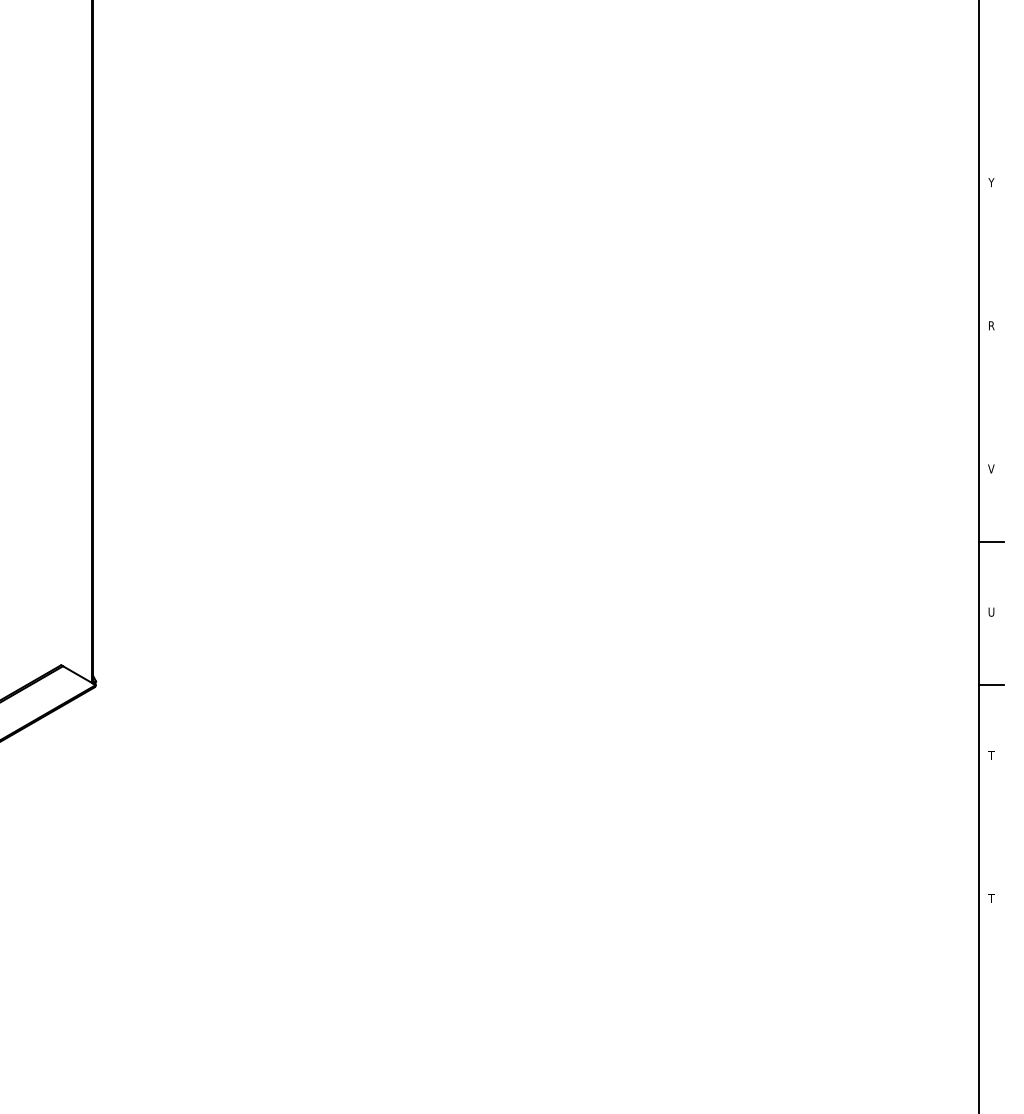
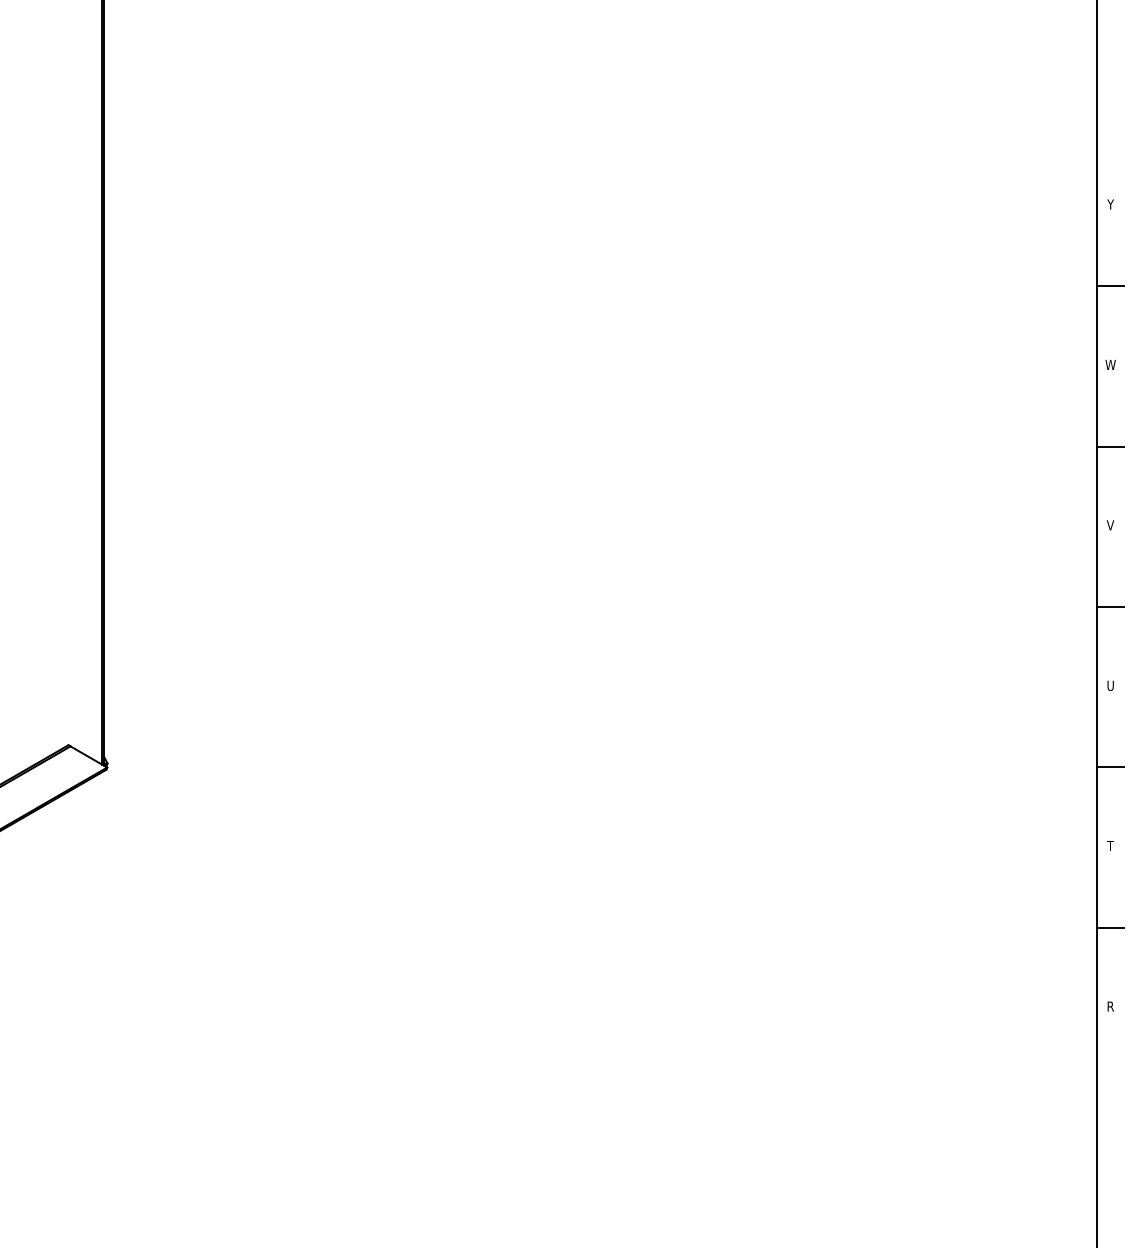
line: (991, 255) -> (1110, 286), added
text: (991, 325) -> (1110, 364), R -> W
line: (991, 398) -> (1110, 446), added
line: (991, 827) -> (1110, 927), added
text: (991, 898) -> (1110, 1006), T -> R

